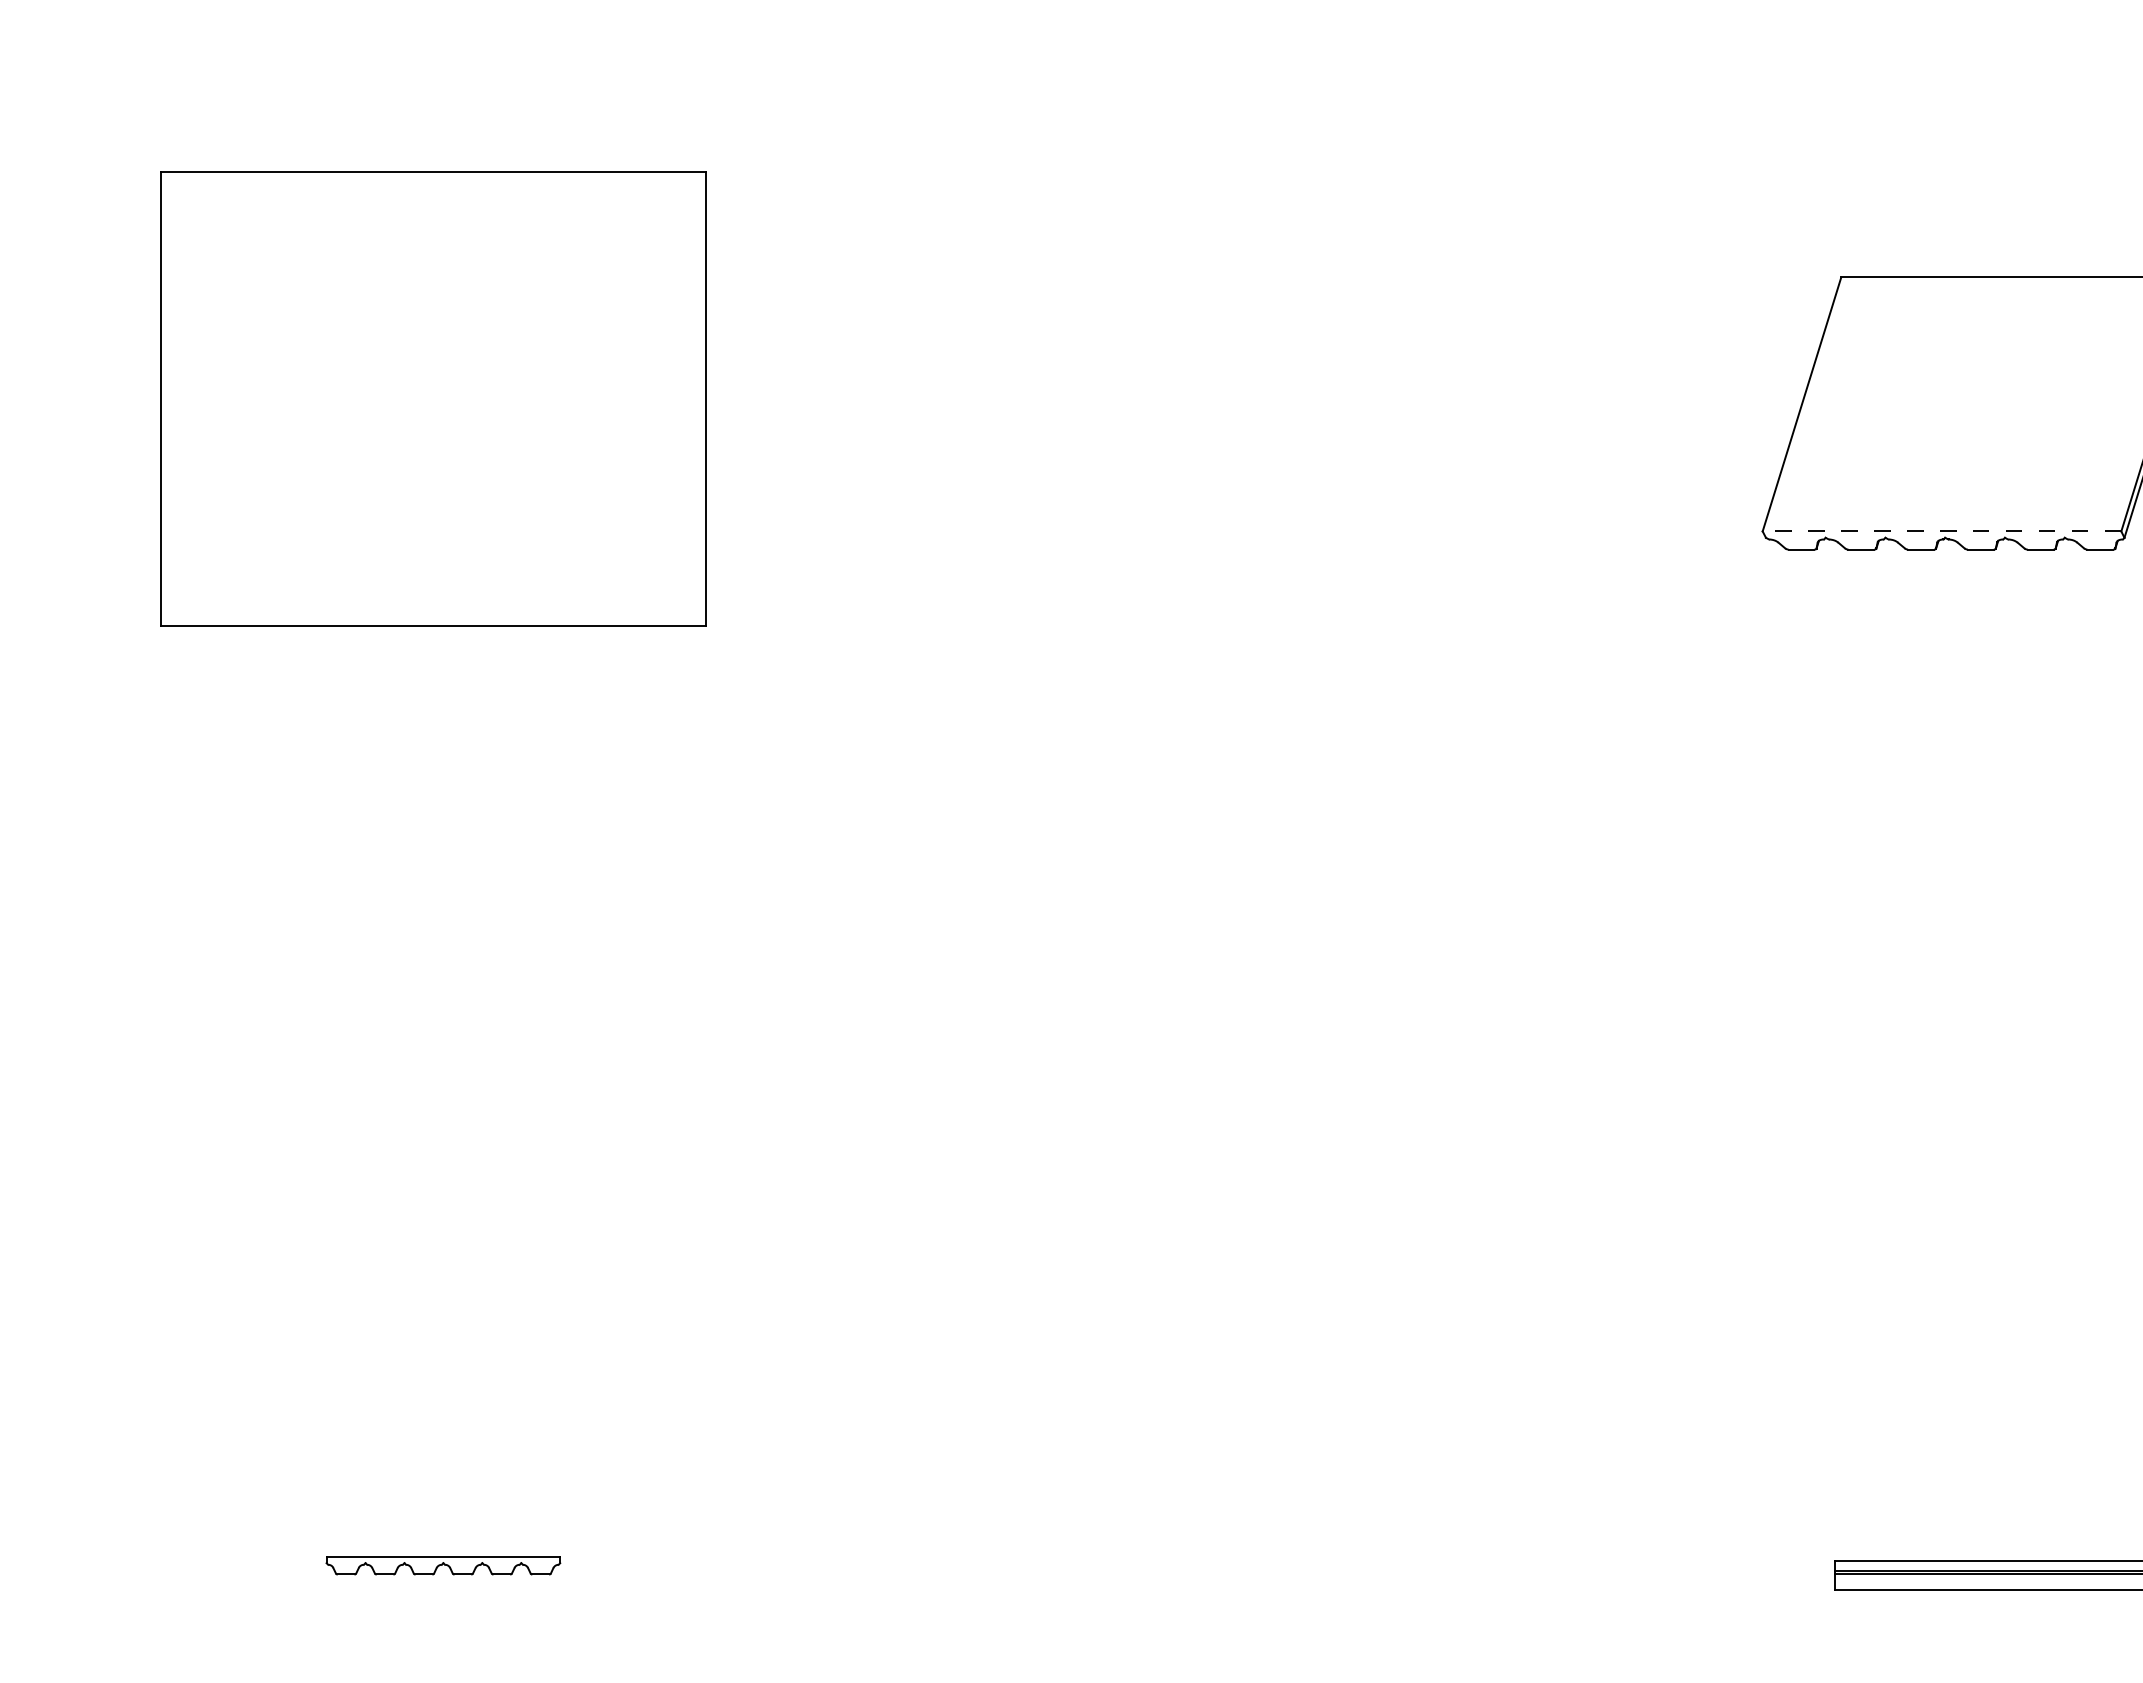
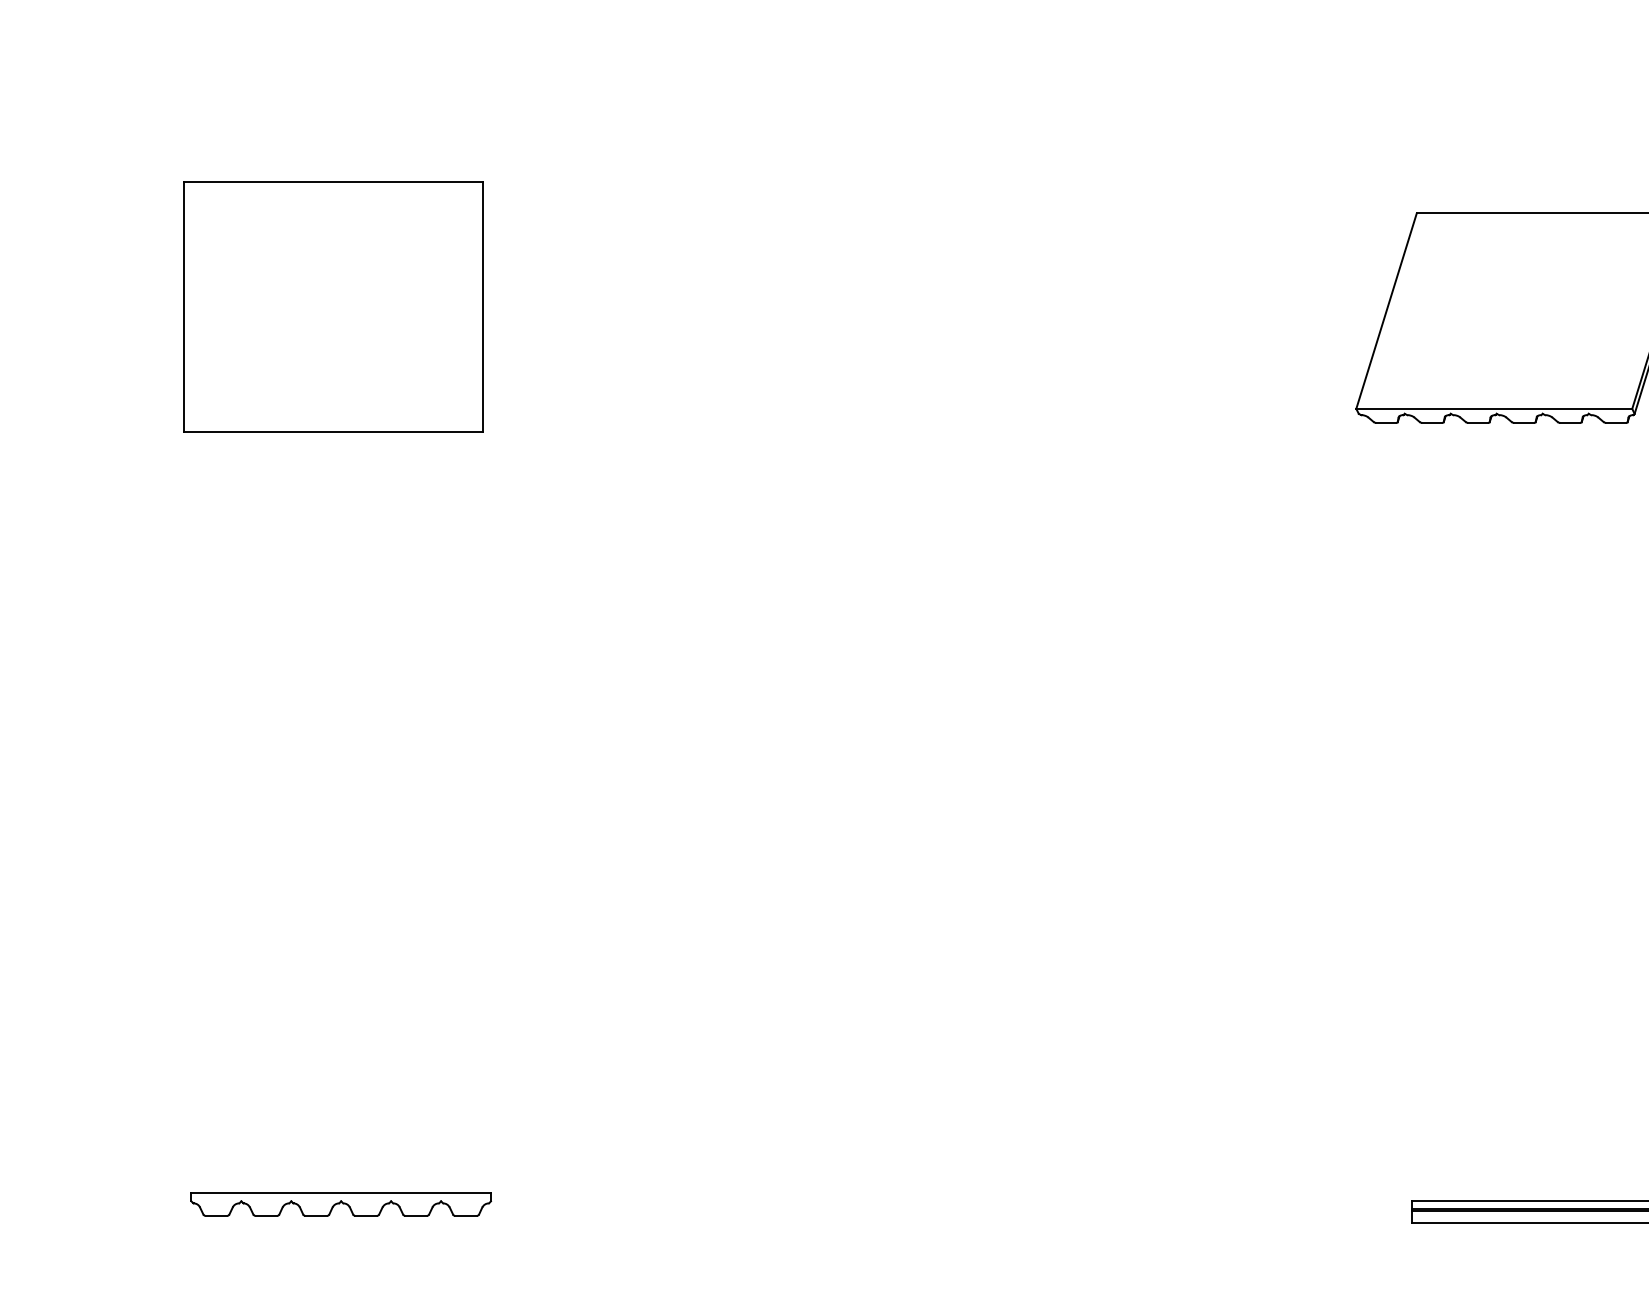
part: (433, 398) -> (333, 306), size x0.71
line: (1941, 531) -> (1493, 408), dashed -> solid
part: (443, 1565) -> (341, 1204), size x1.67

